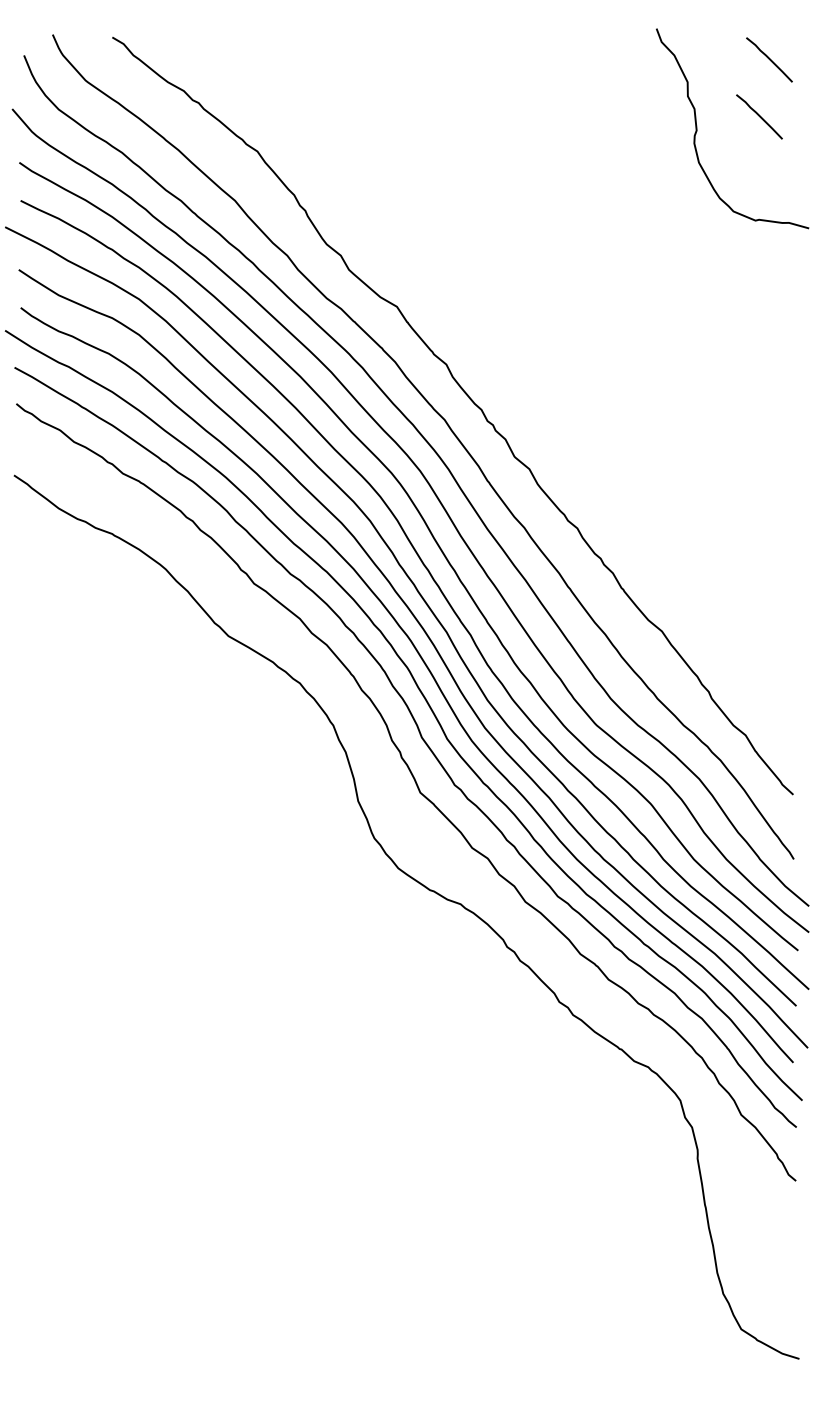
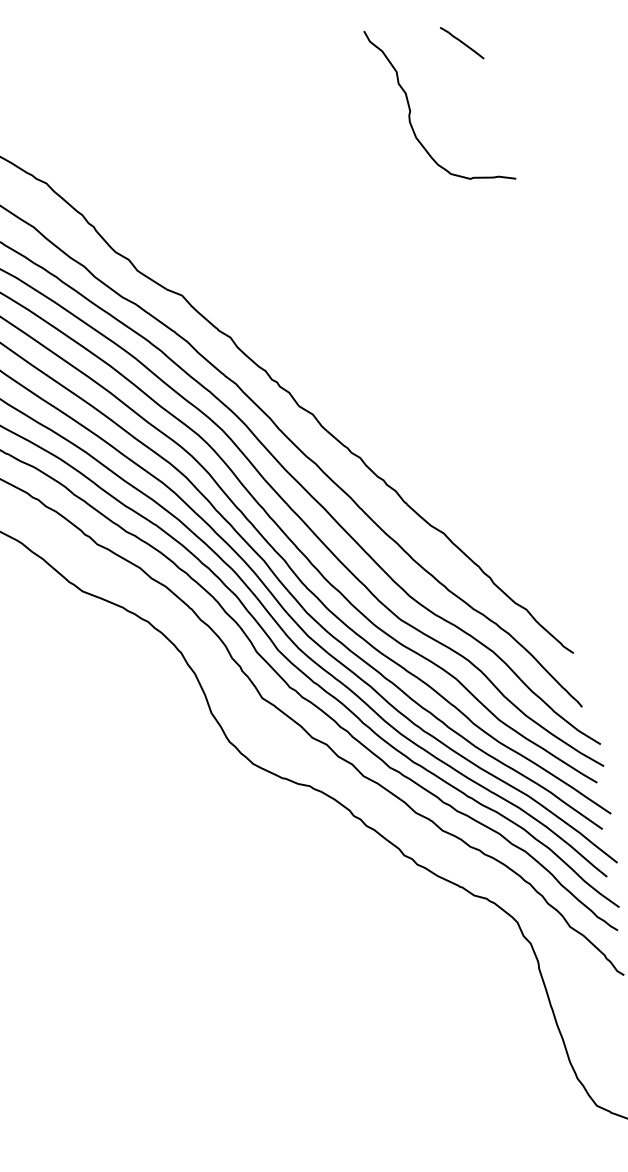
line: (759, 116) -> (460, 91), removed

